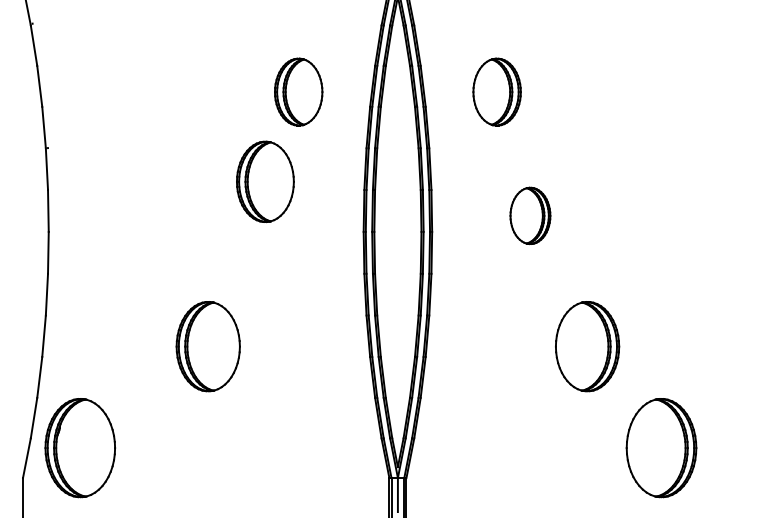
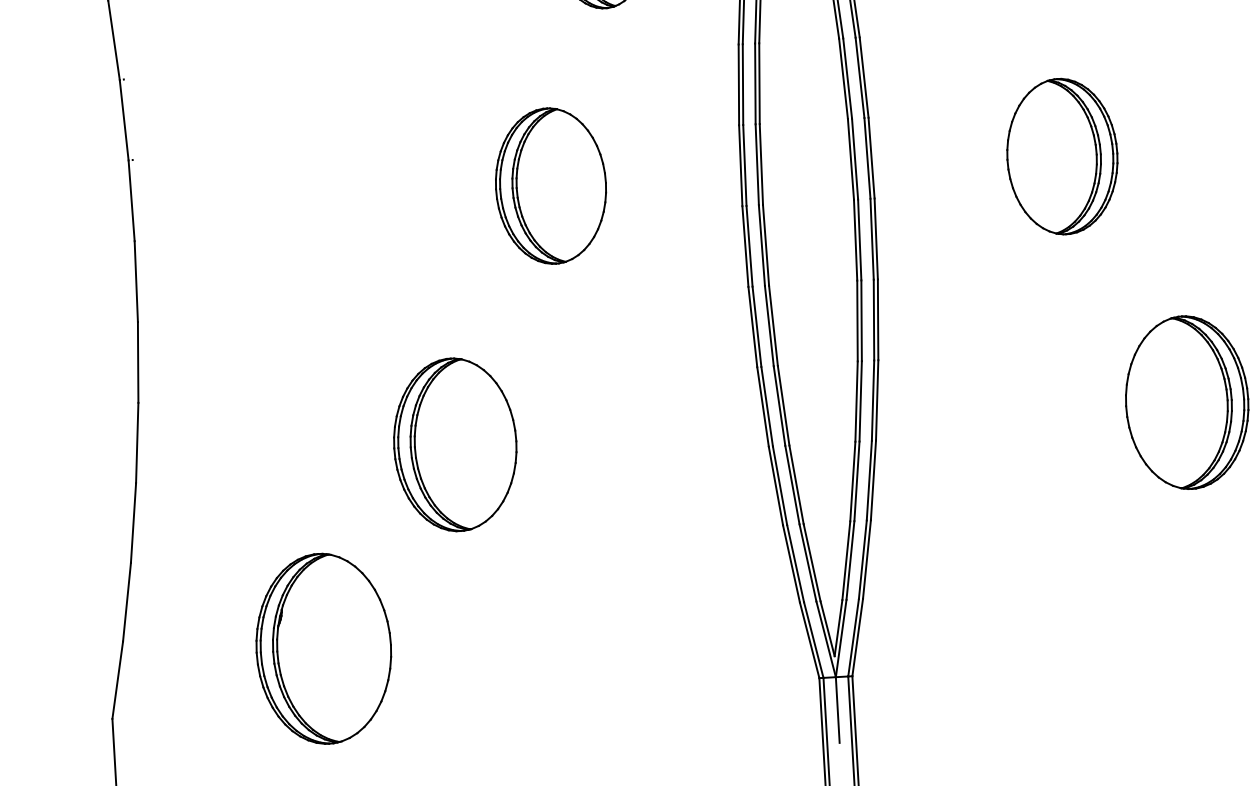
part: (265, 181) -> (551, 185), moved
part: (530, 215) -> (1062, 155), size x1.43
part: (80, 448) -> (324, 649), moved

